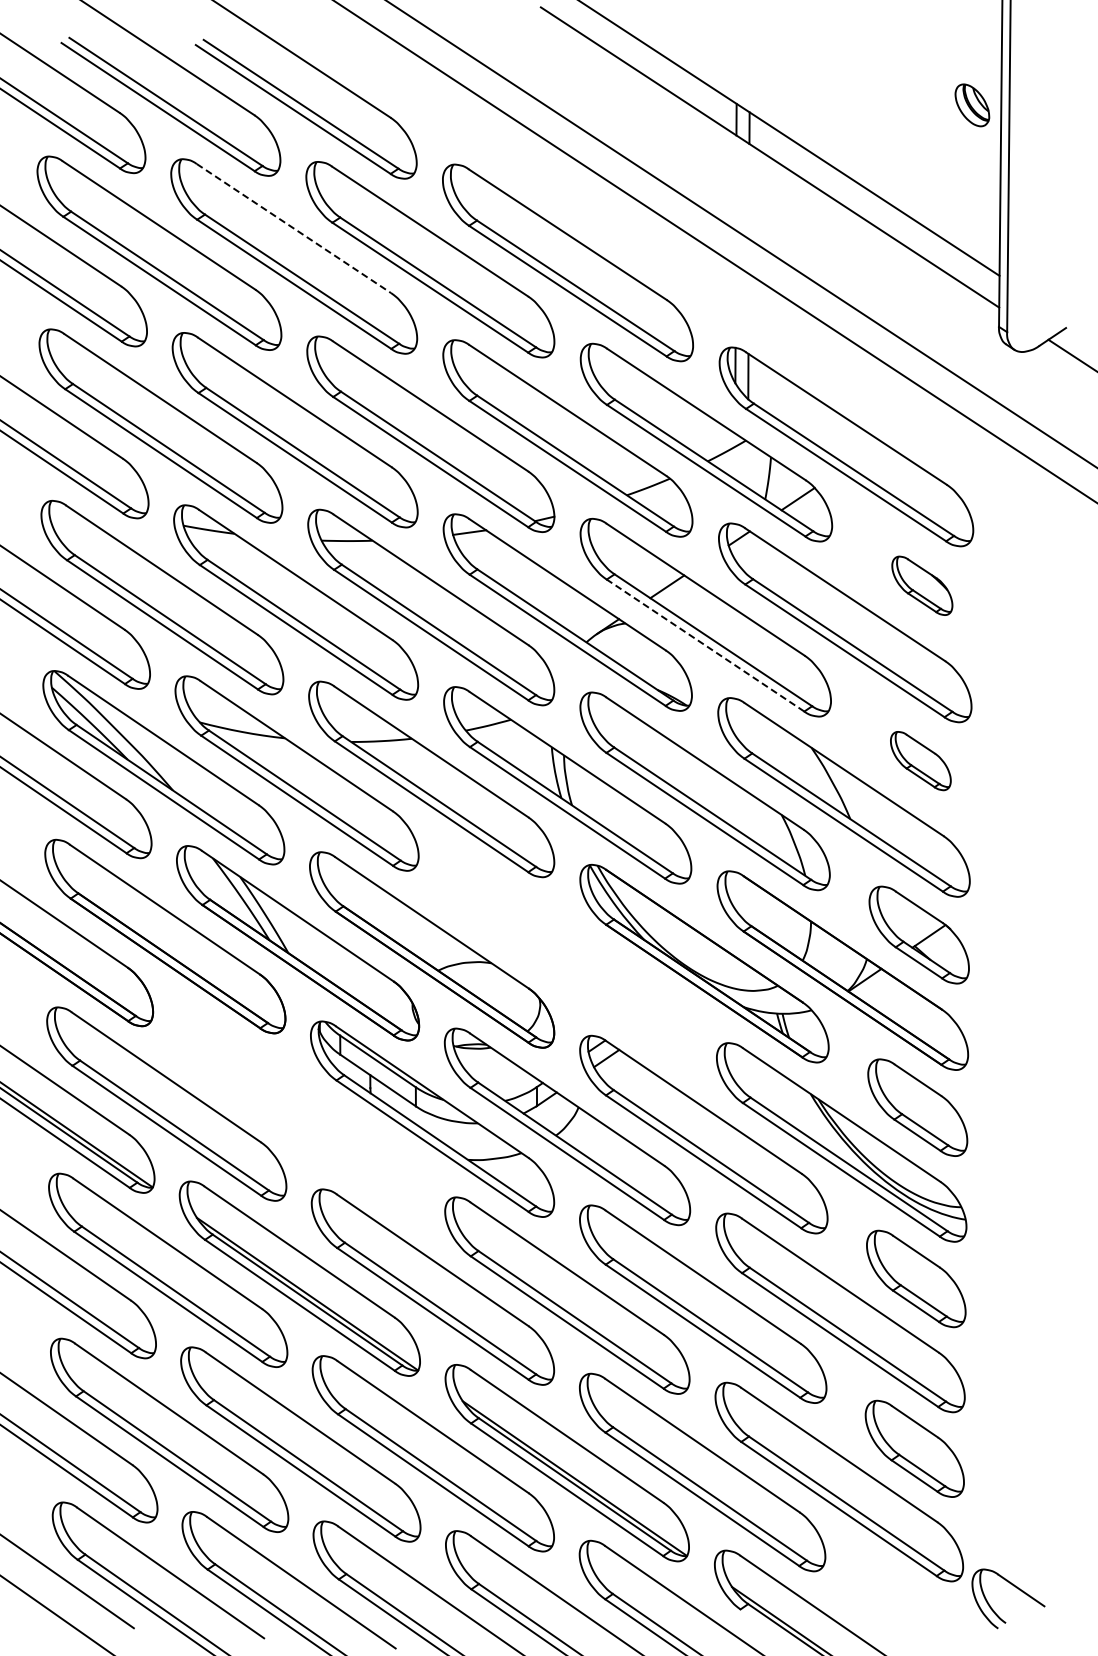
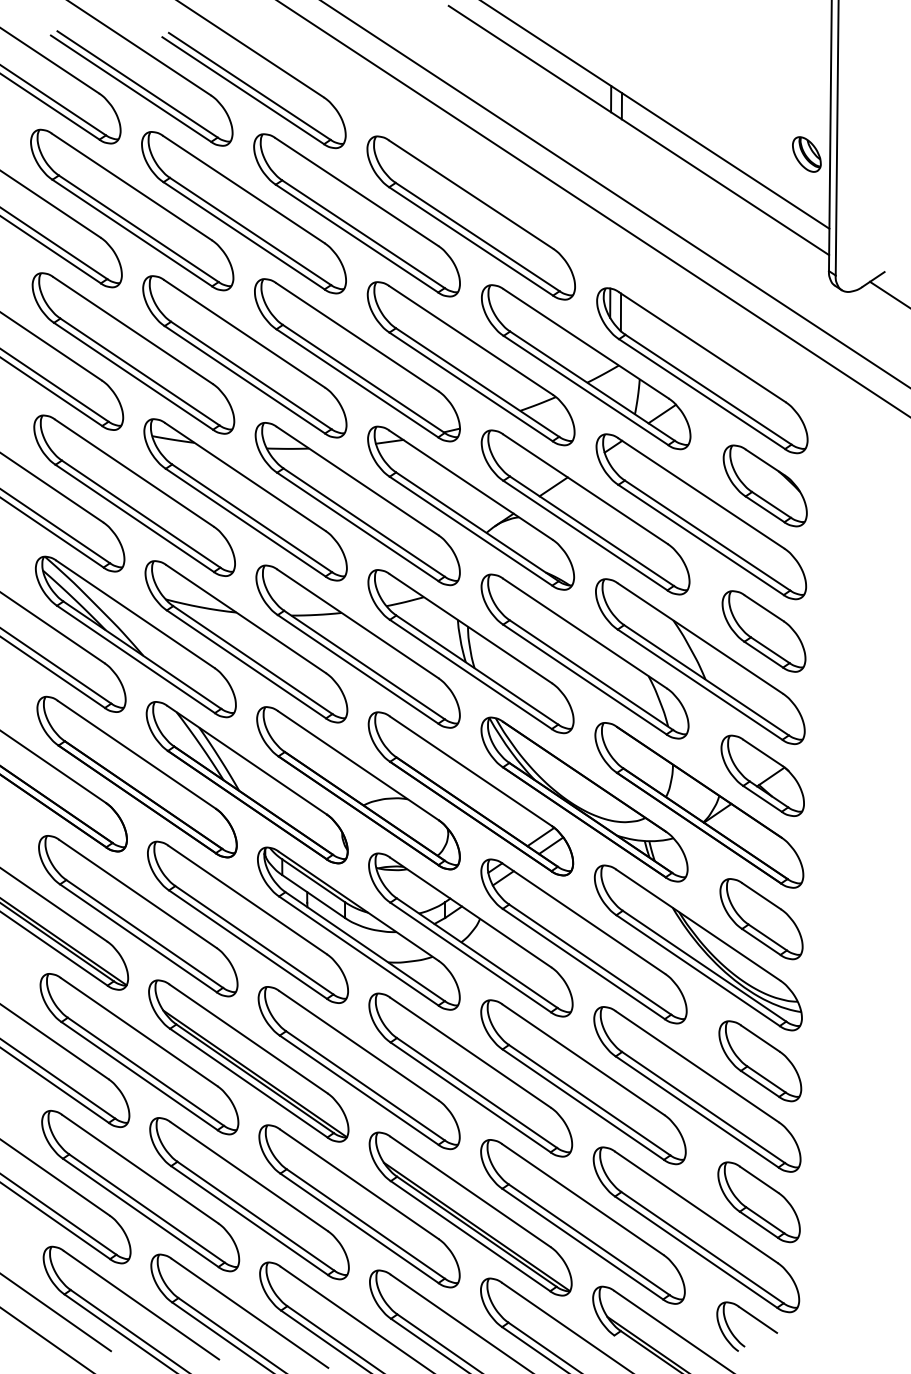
part: (972, 105) -> (806, 154), moved
line: (293, 228) -> (243, 189), dashed -> solid
part: (922, 585) -> (765, 485), size x1.67
line: (705, 645) -> (585, 535), dashed -> solid
part: (920, 760) -> (763, 630), size x1.67
part: (567, 956) -> (470, 793), added
part: (298, 1111) -> (247, 922), added
part: (1016, 1588) -> (753, 1318), moved

